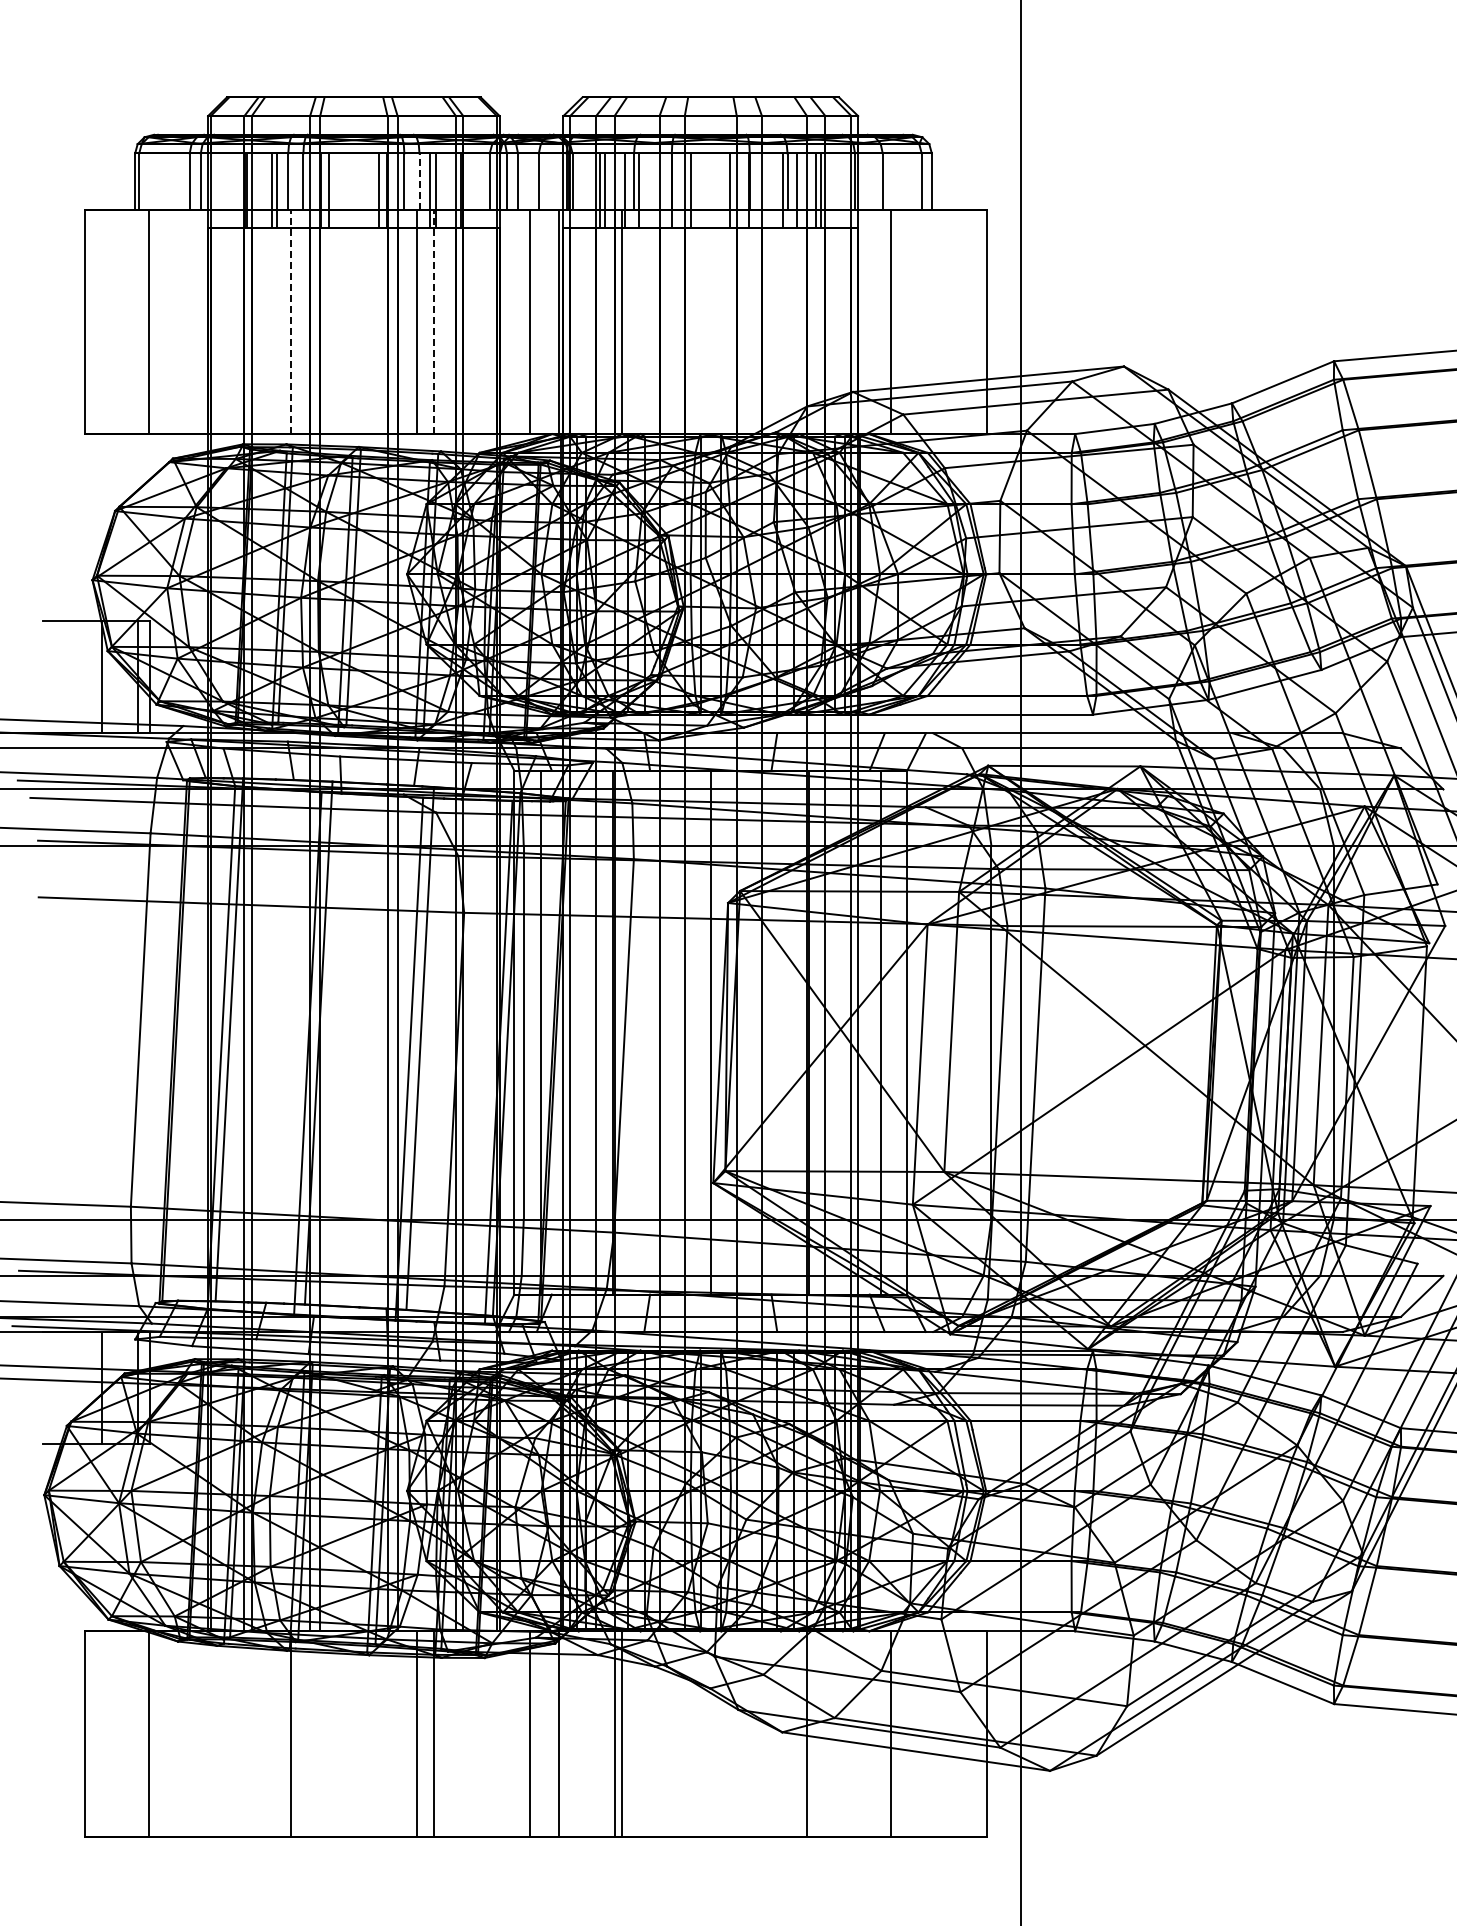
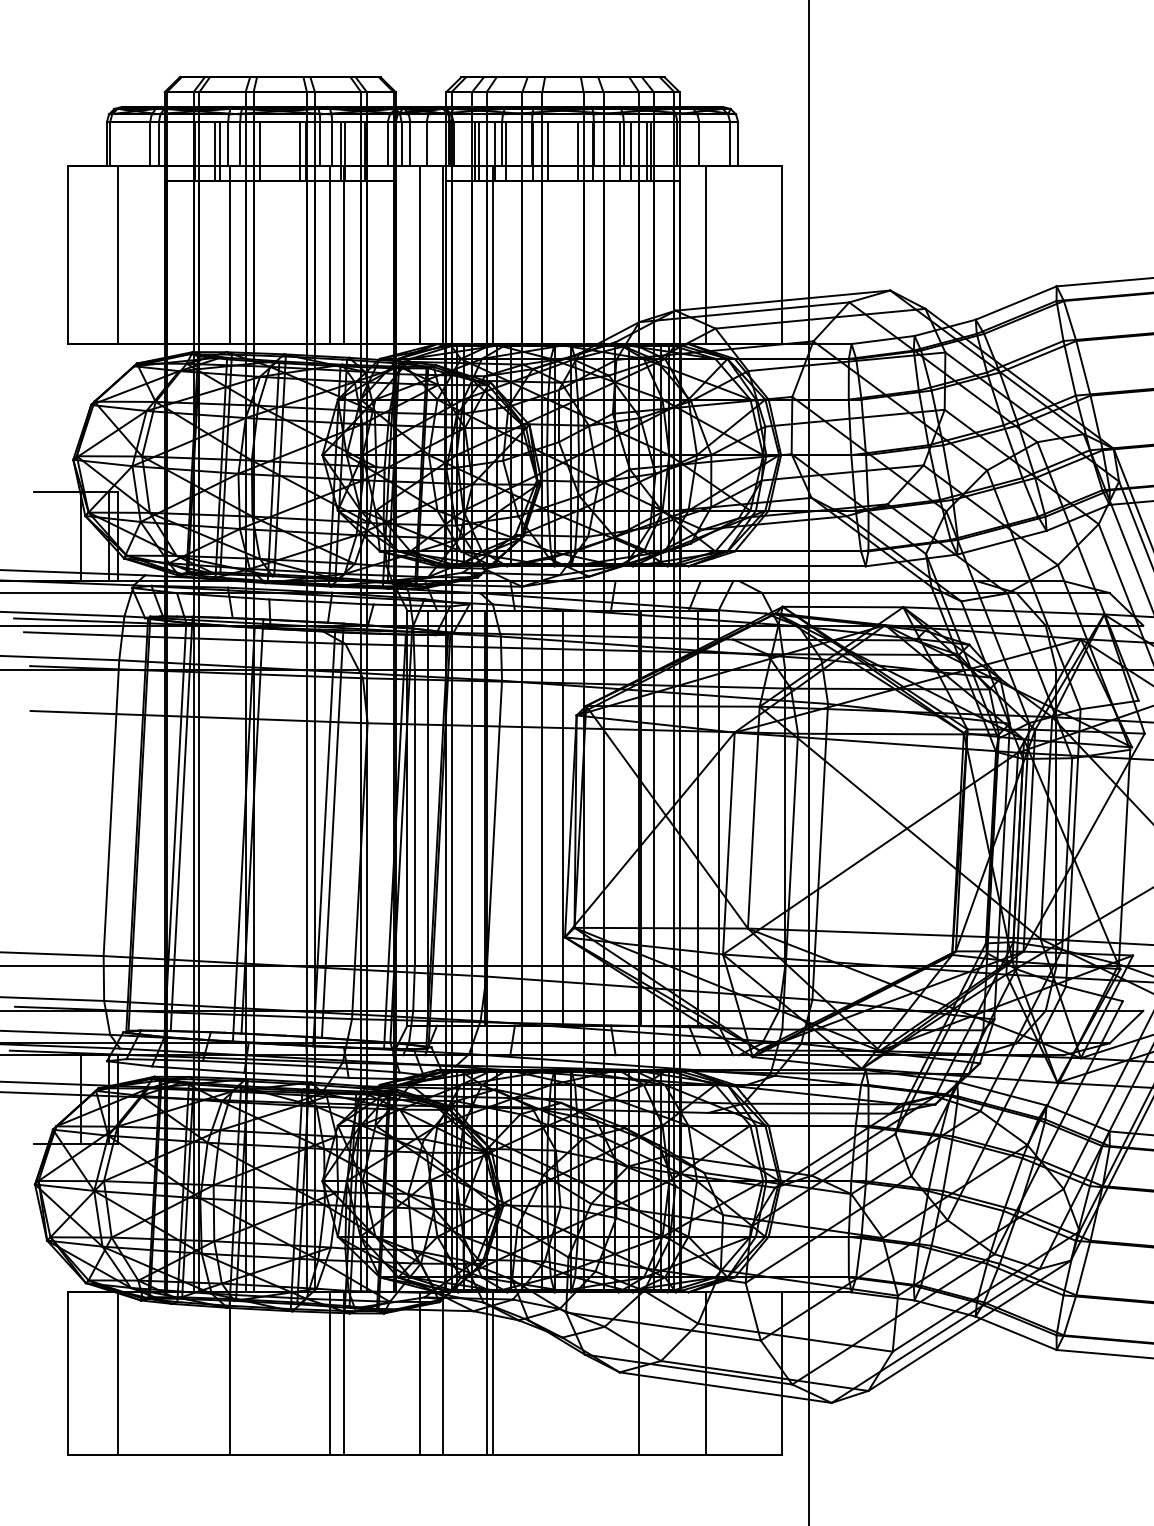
line: (419, 181) -> (332, 143), dashed -> solid
line: (290, 321) -> (230, 254), dashed -> solid
line: (434, 321) -> (344, 254), dashed -> solid

